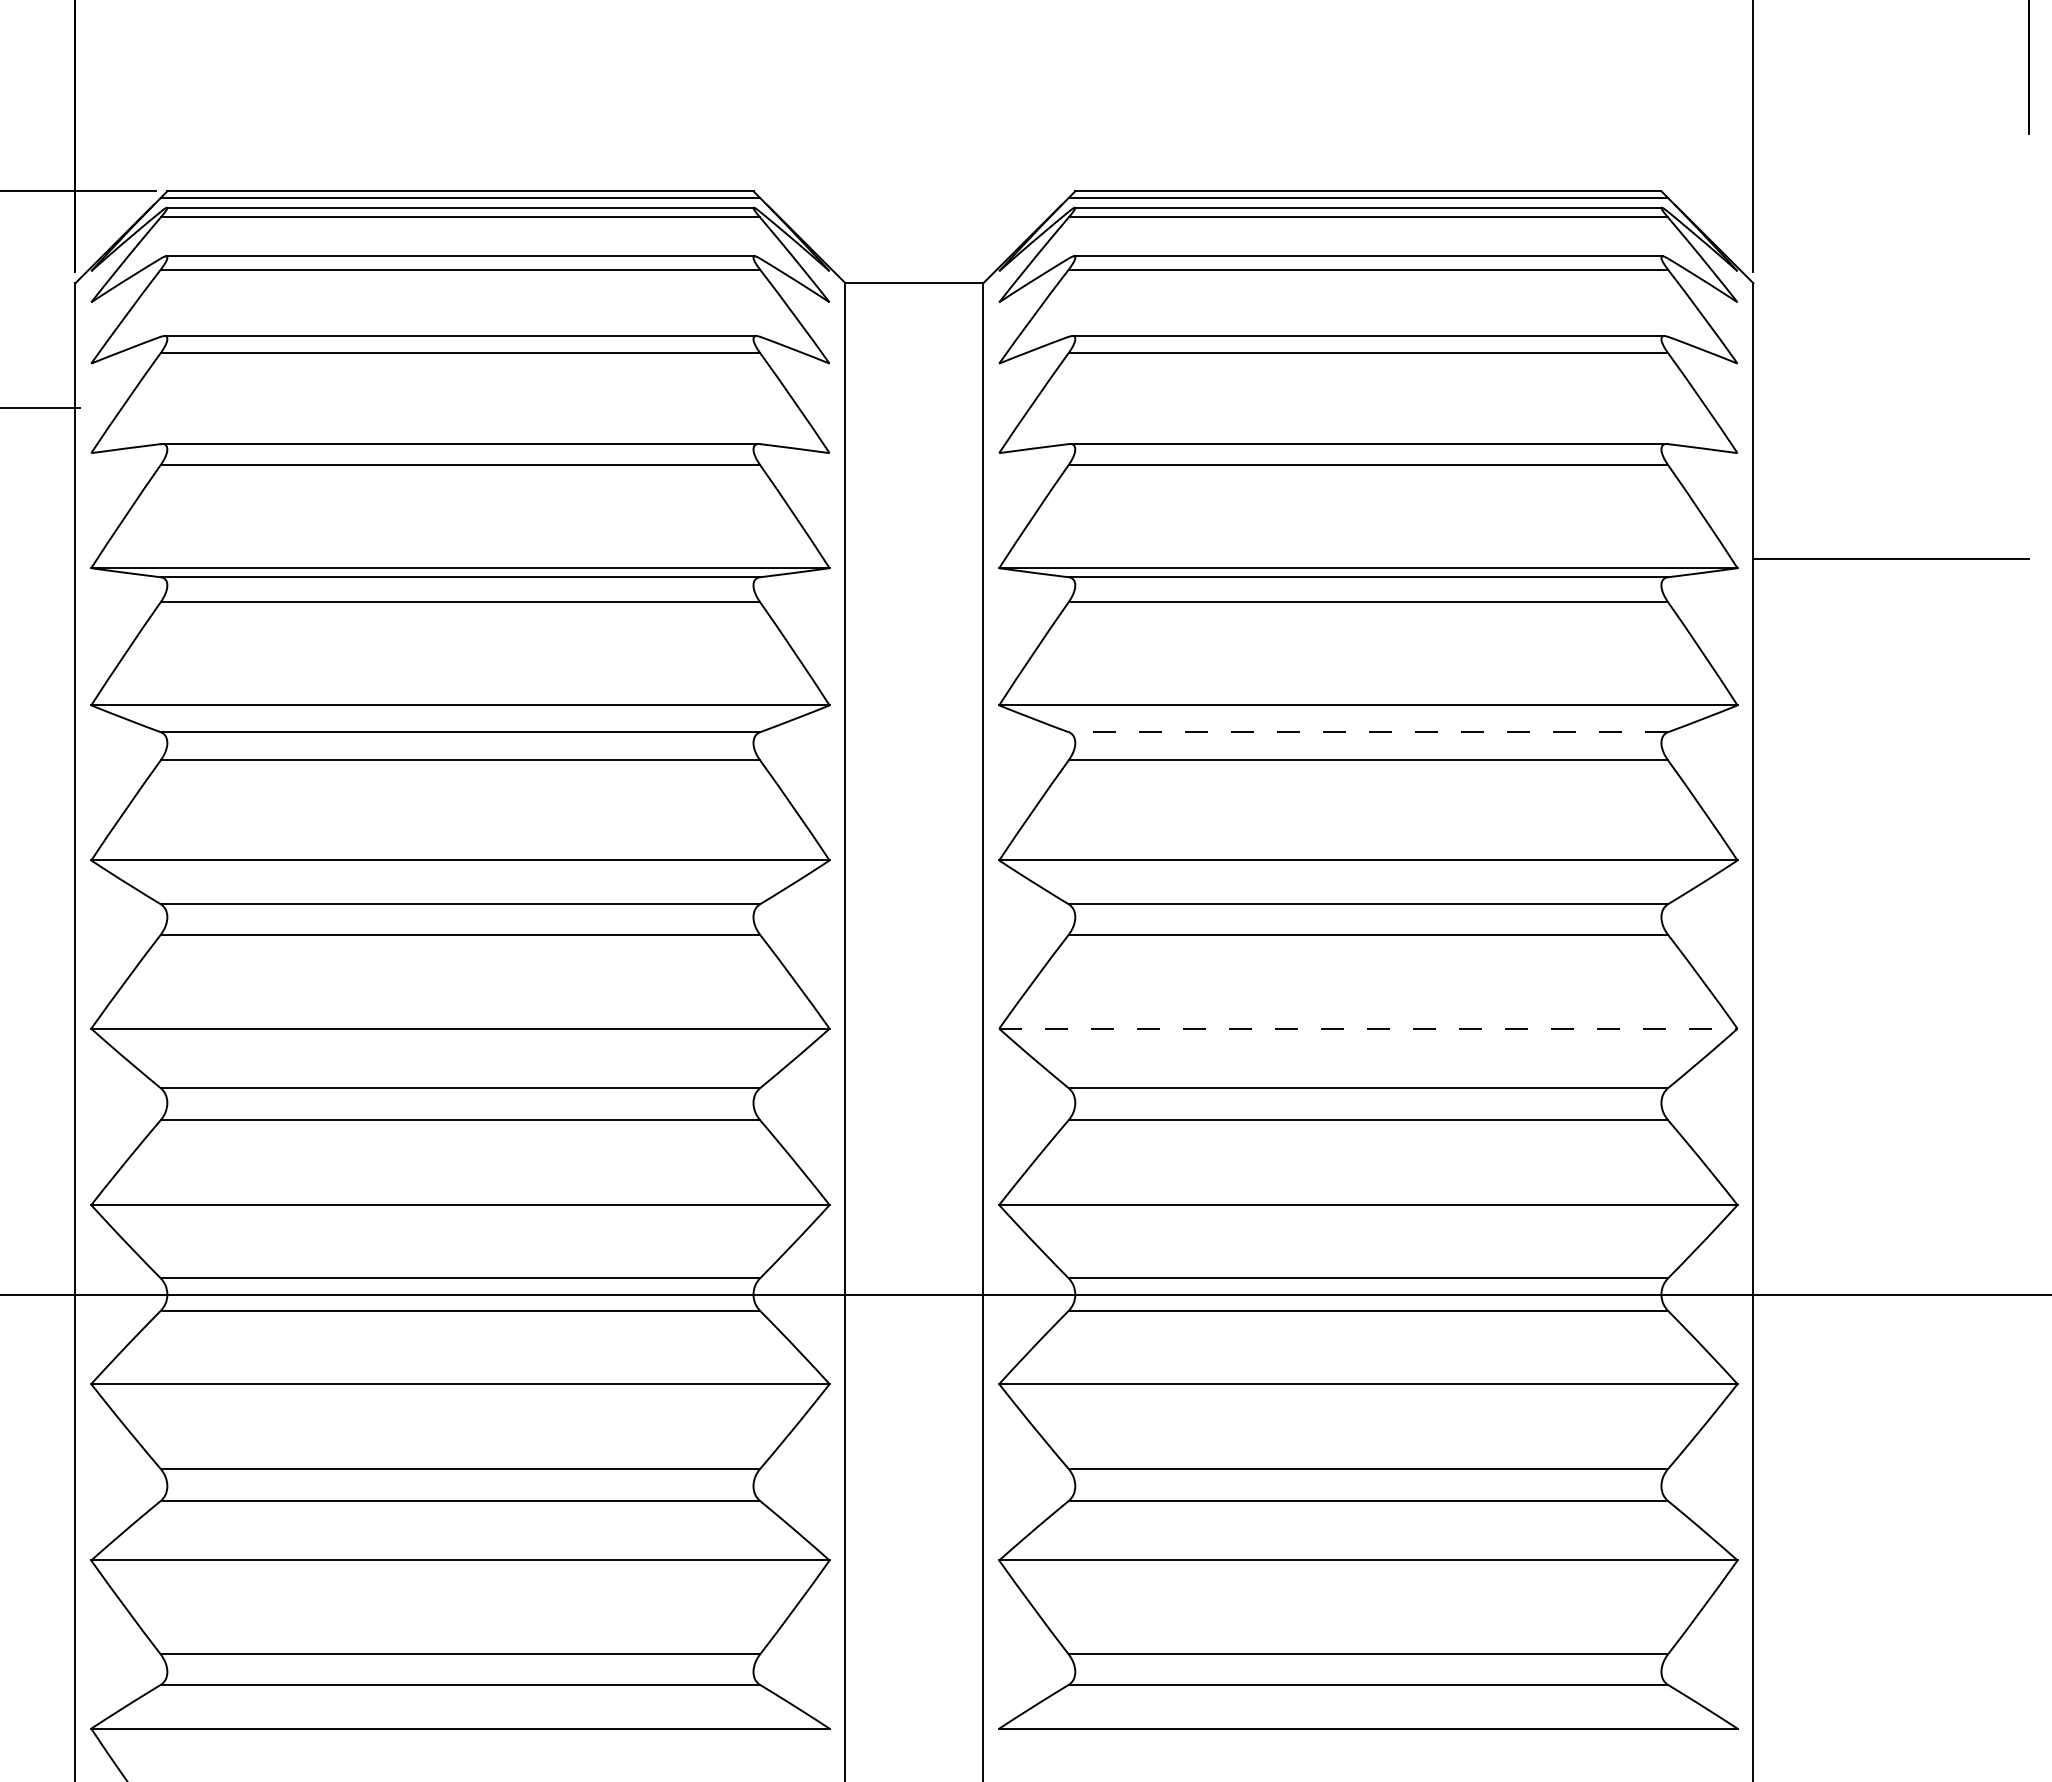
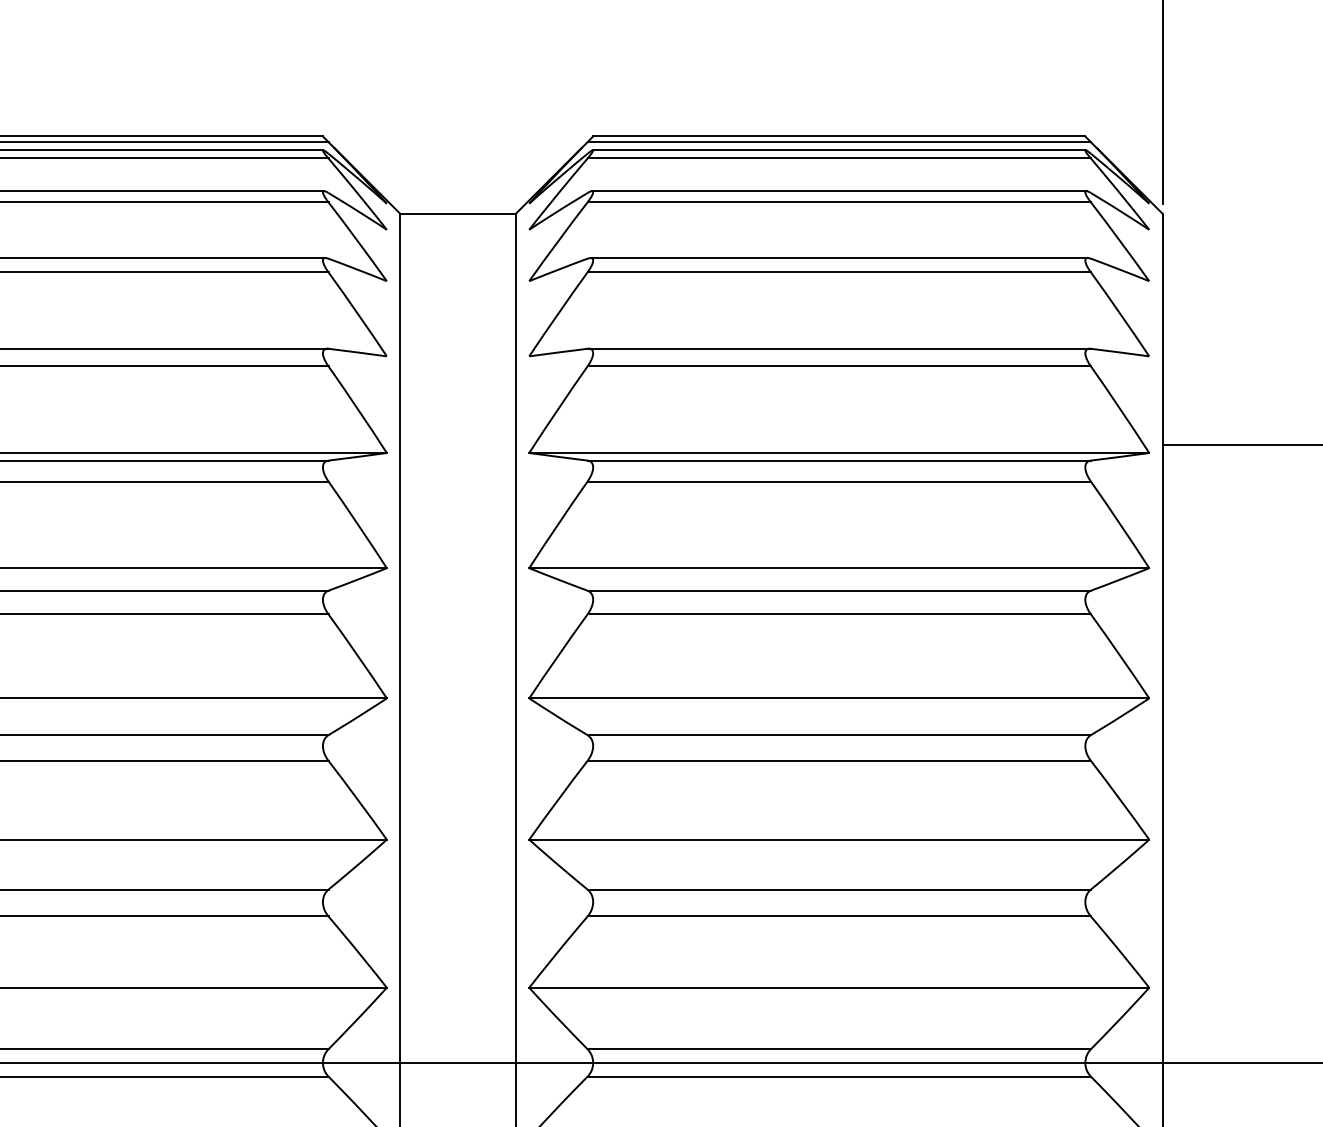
line: (1368, 732) -> (839, 590), dashed -> solid
line: (1368, 1028) -> (839, 839), dashed -> solid

